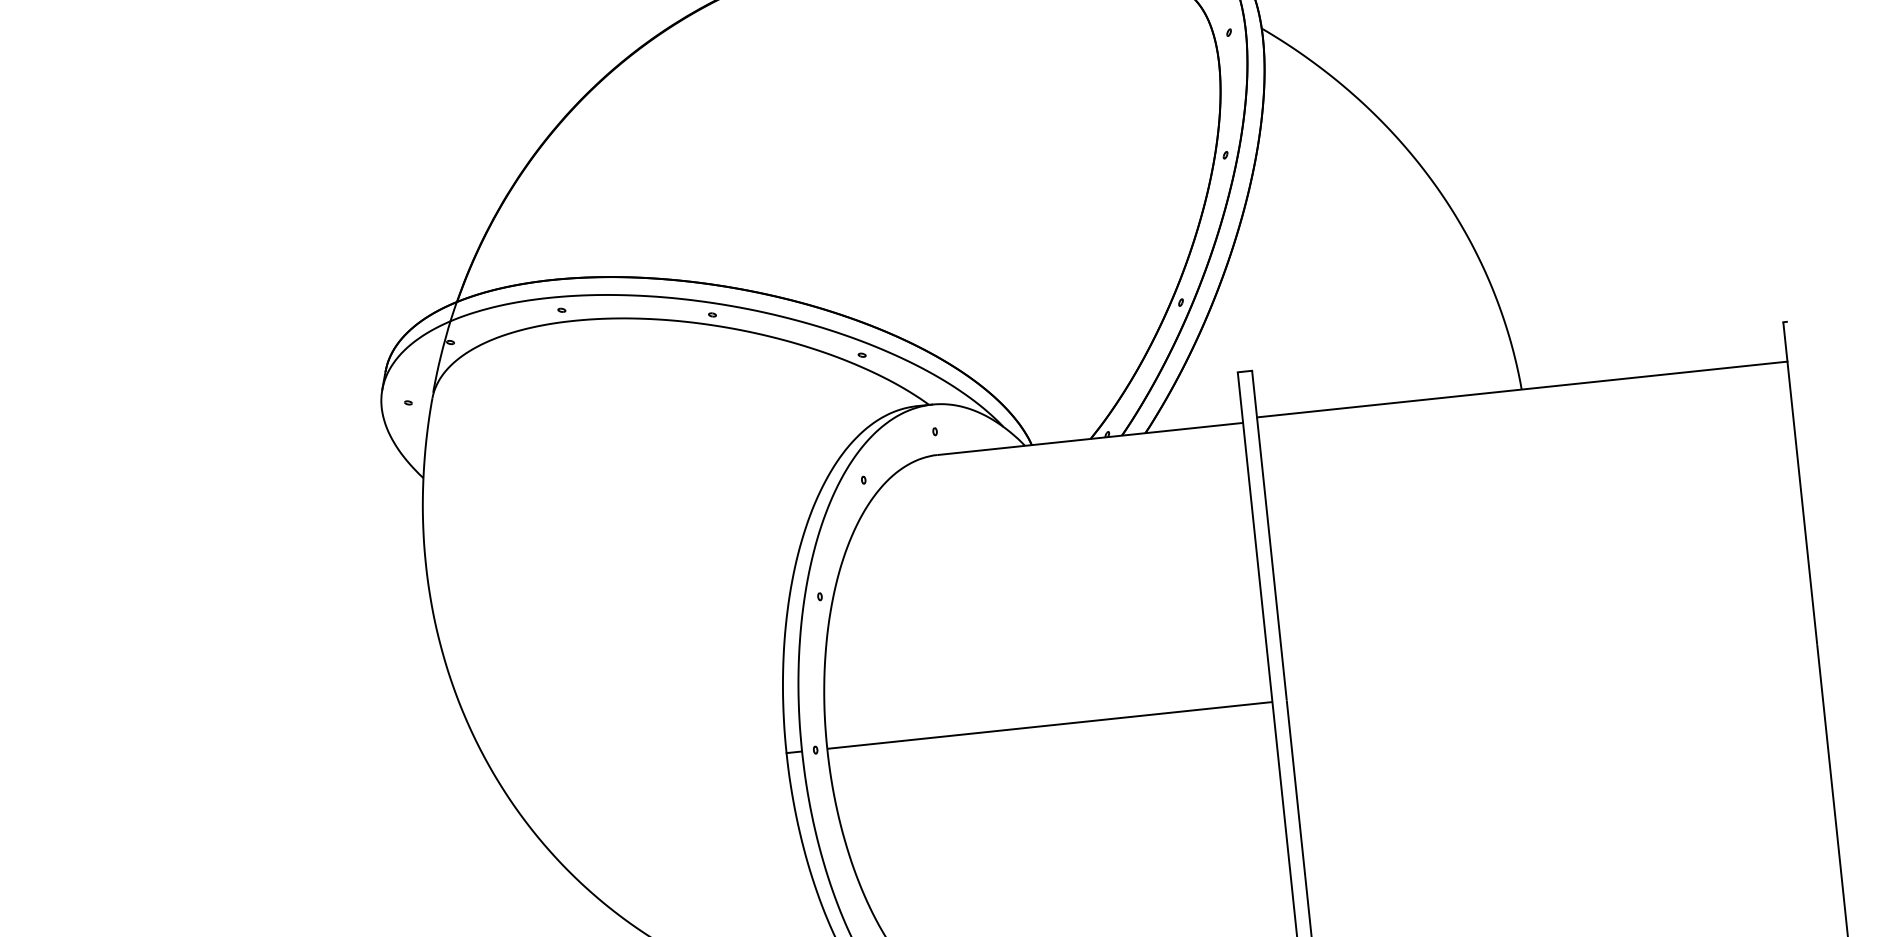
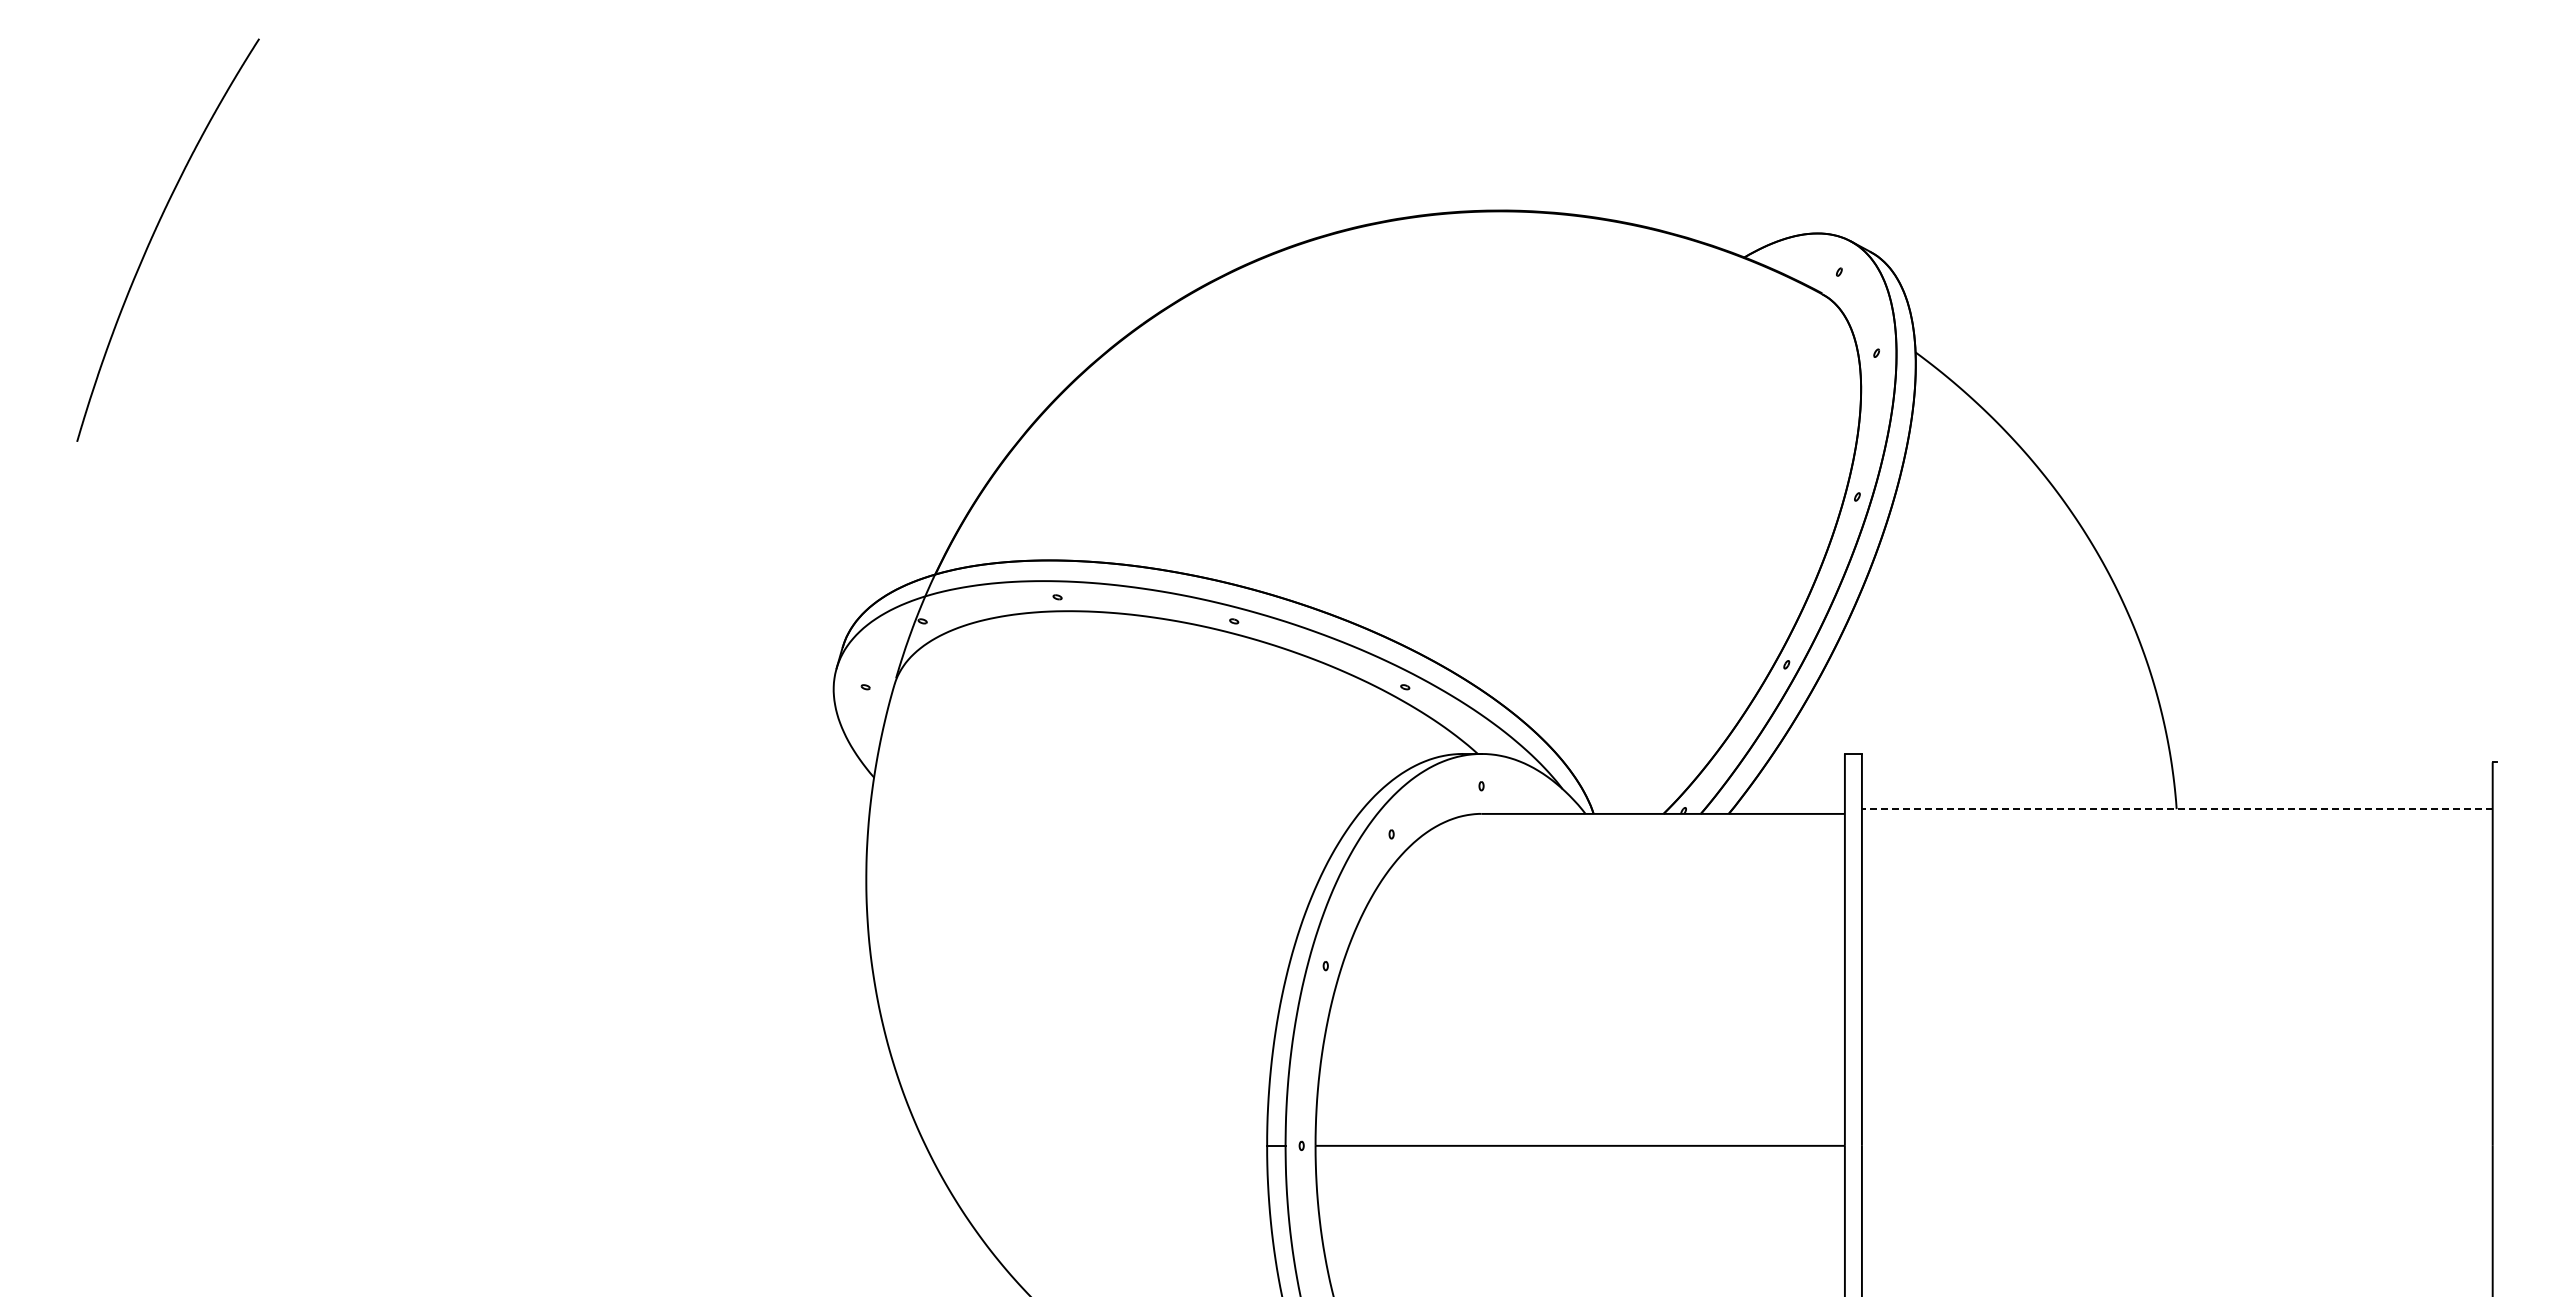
line: (1521, 389) -> (2176, 809), solid -> dashed

